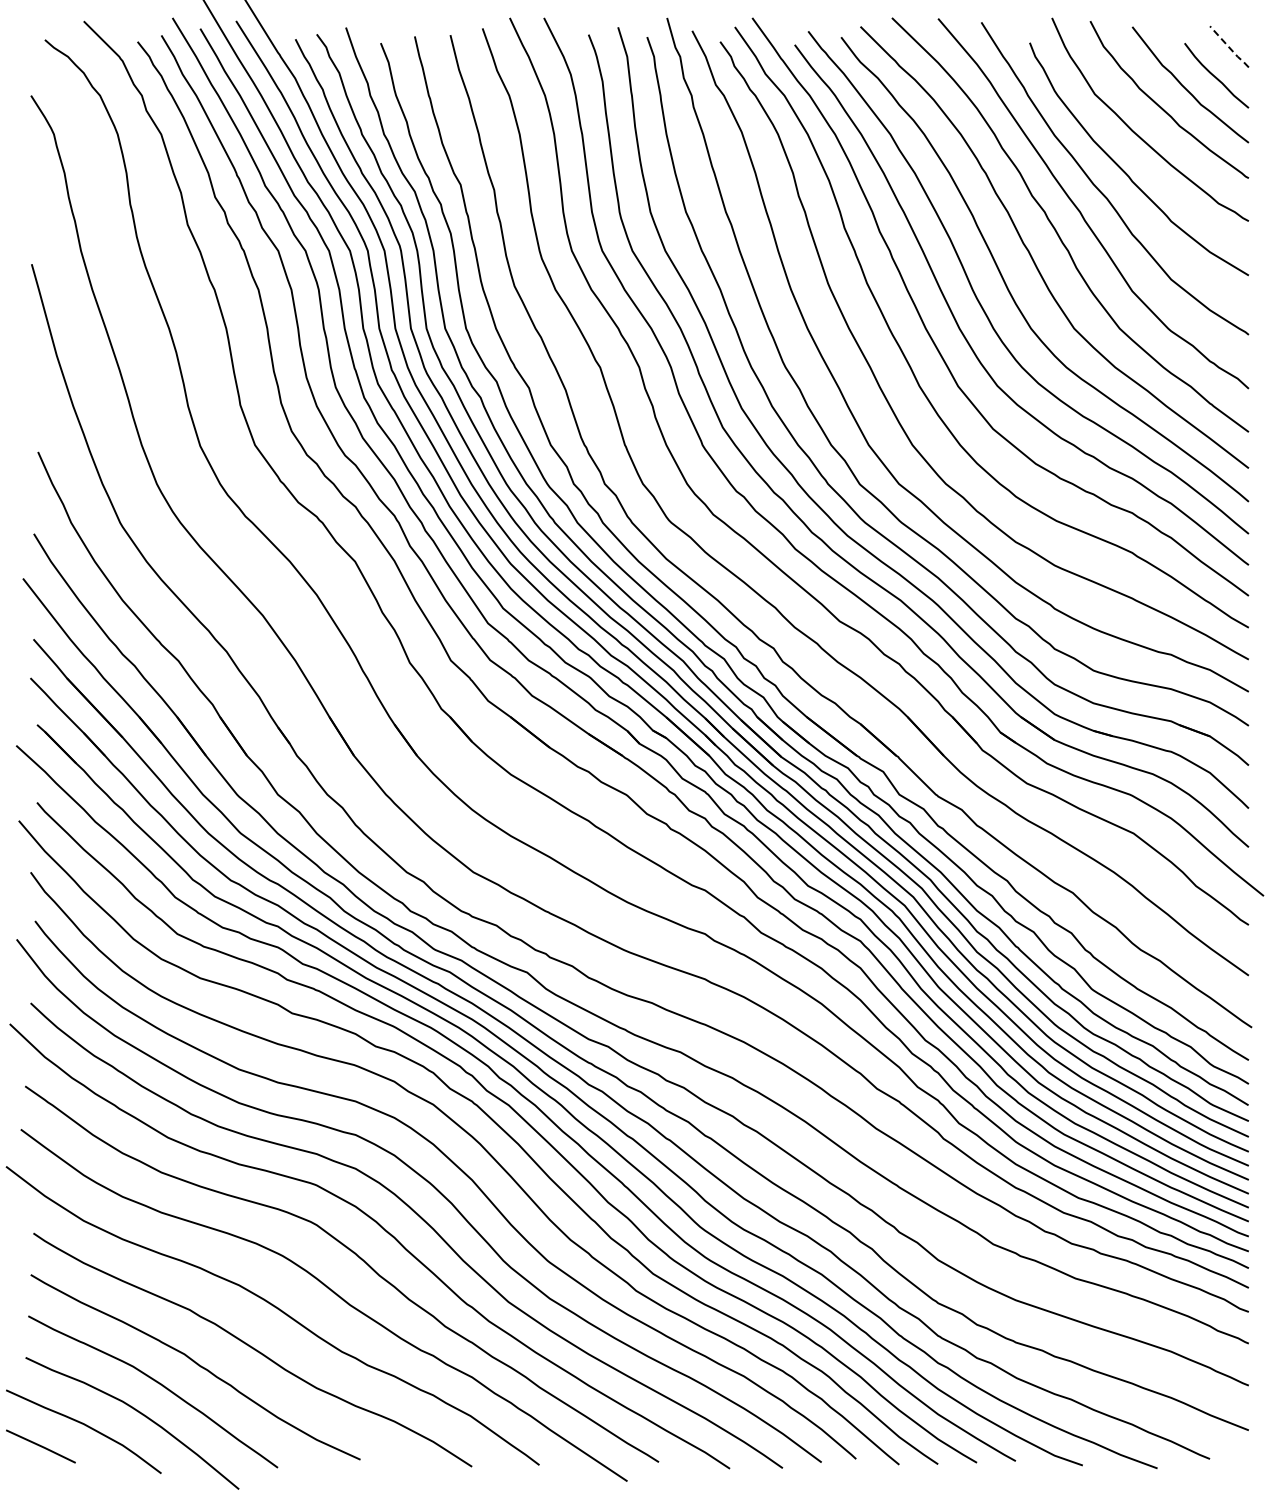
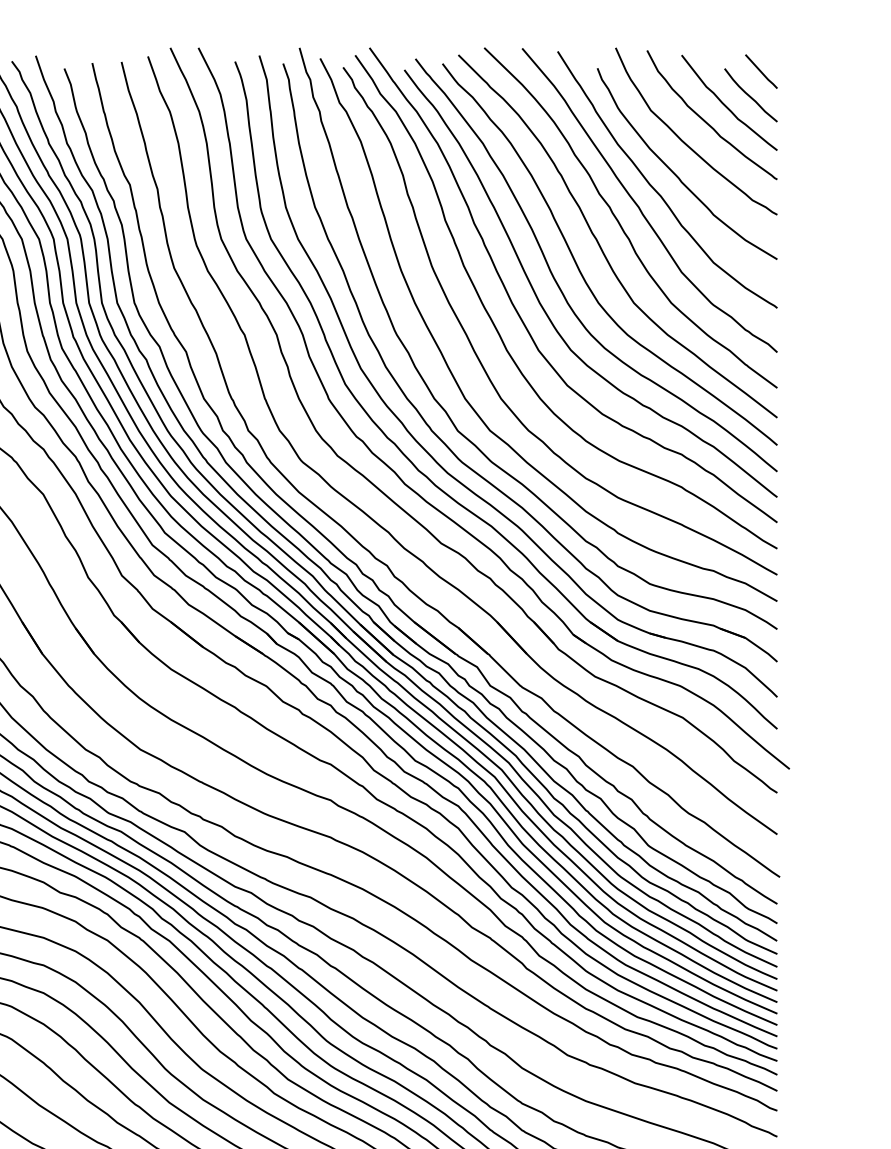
line: (1229, 48) -> (761, 72), dashed -> solid

